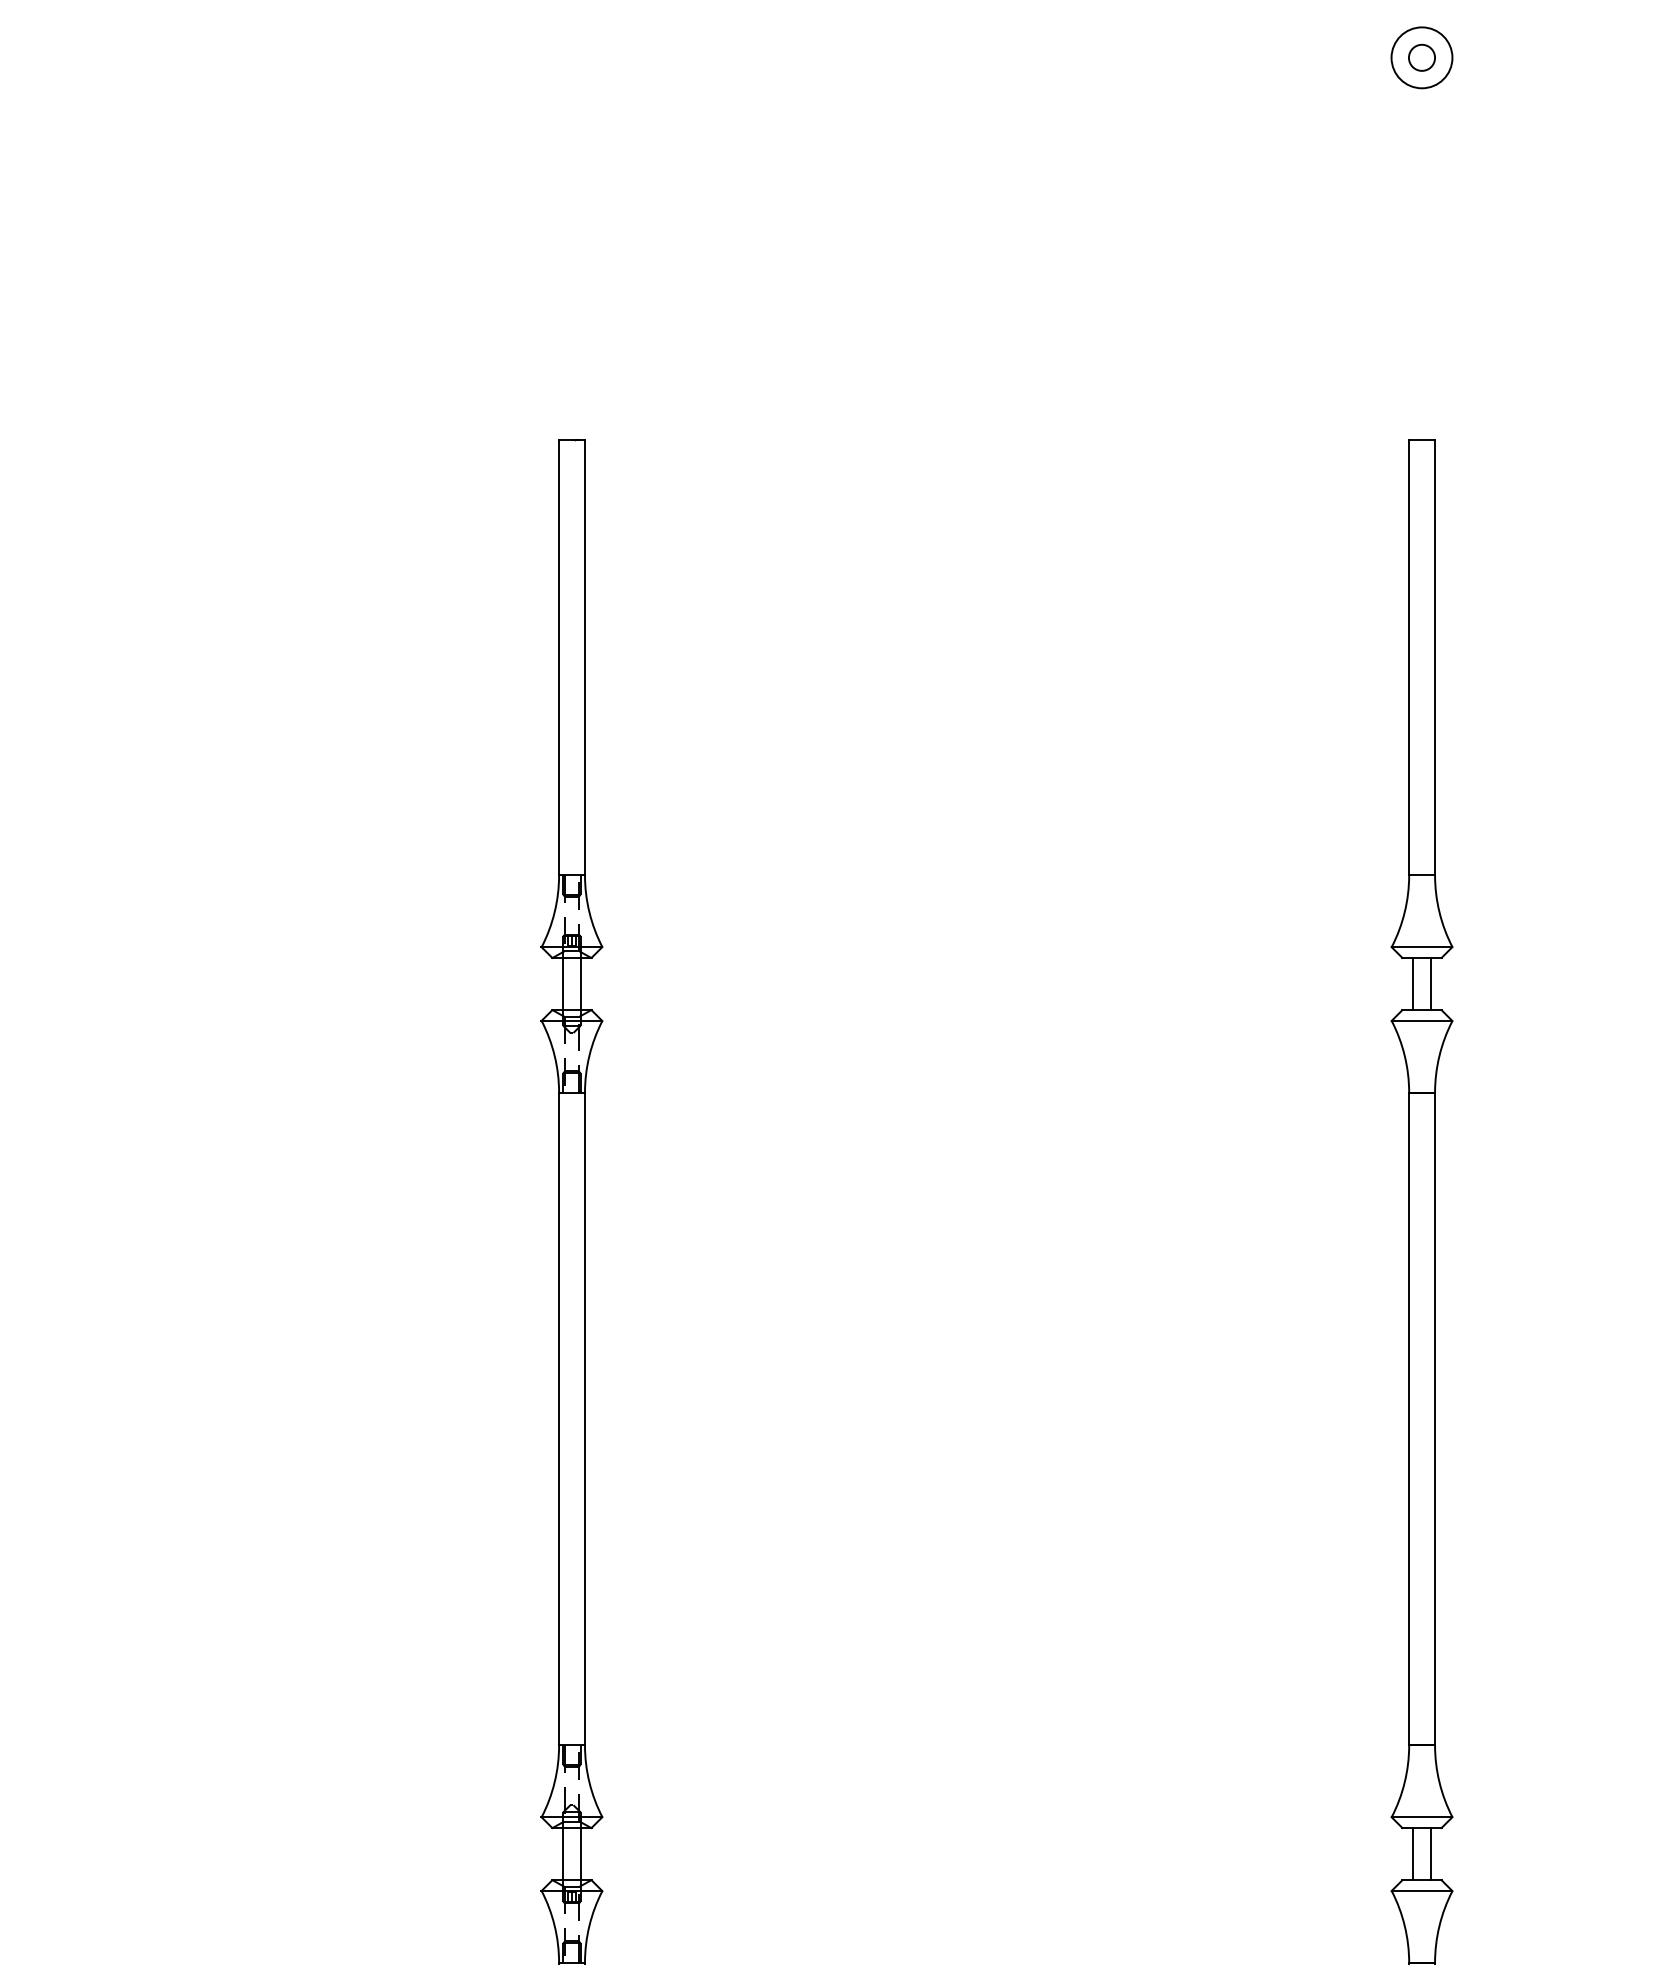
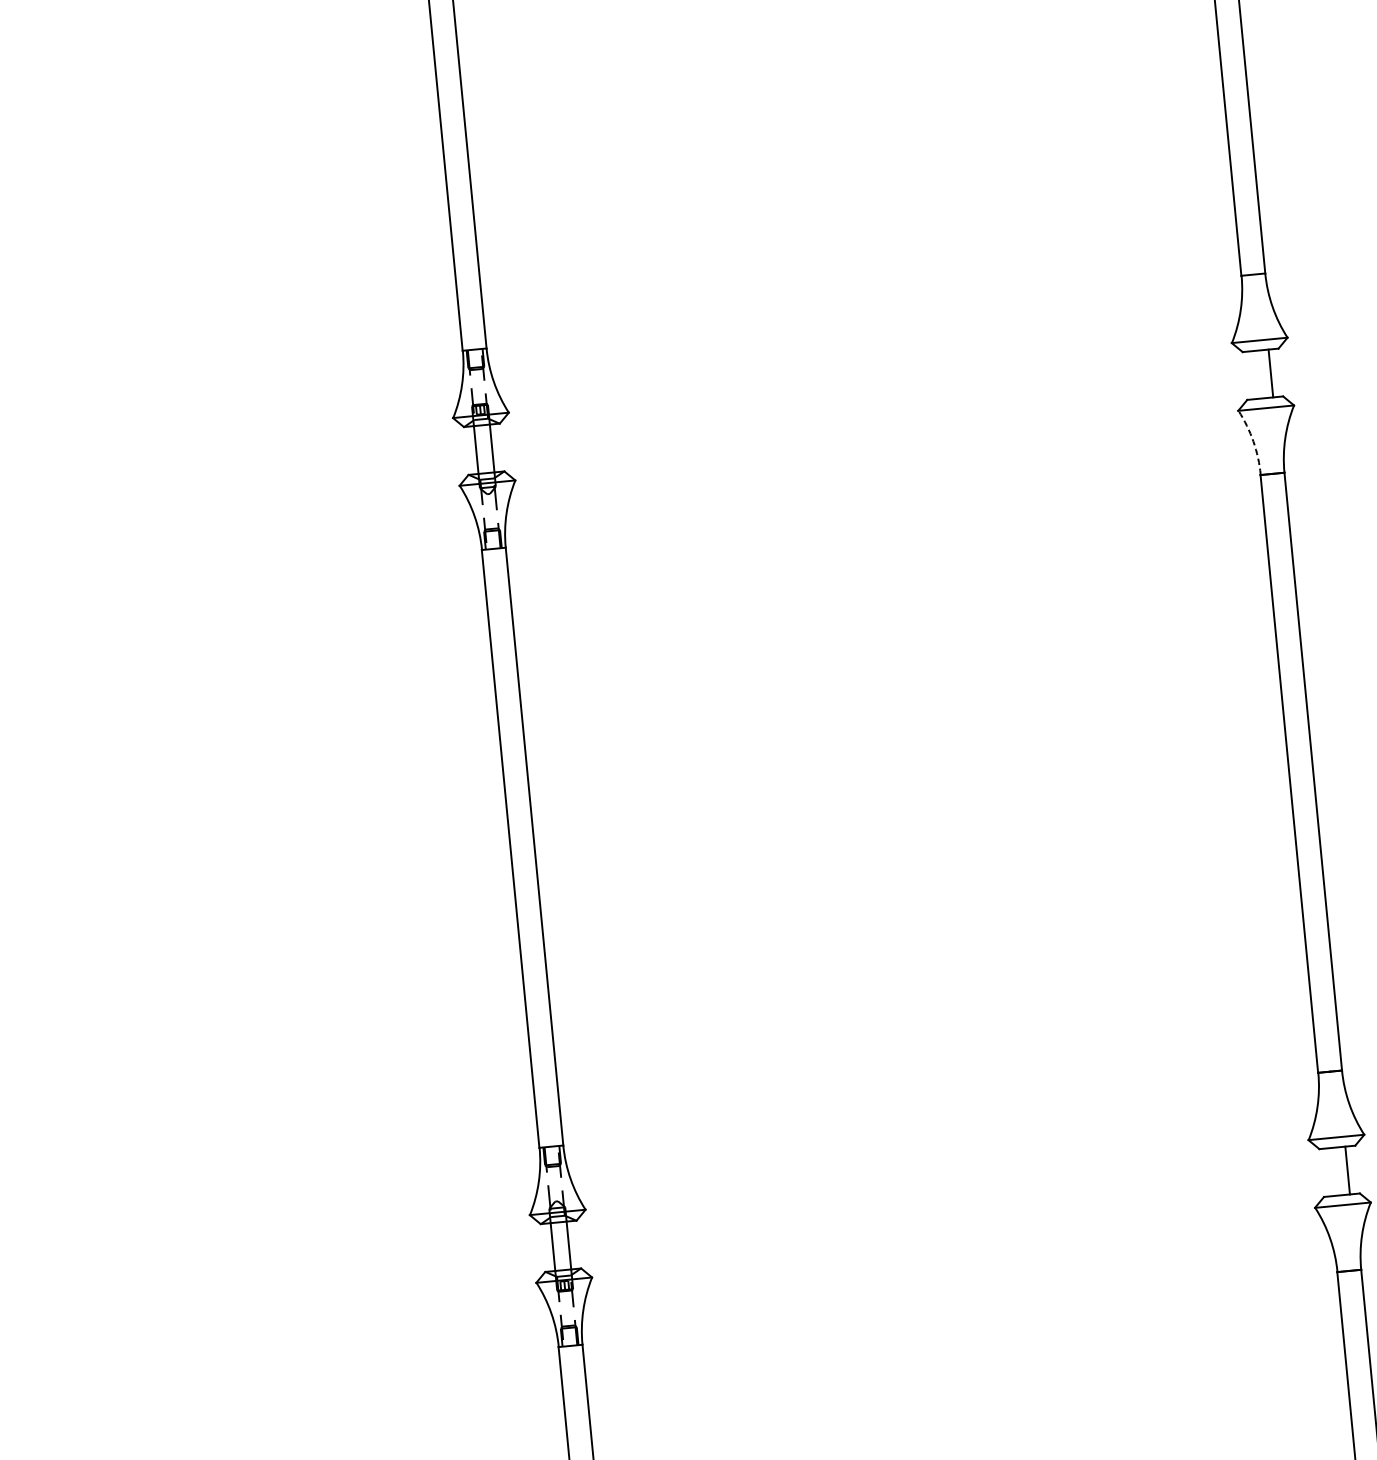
line: (1413, 983) -> (1255, 374), removed
arc: (1404, 1055) -> (1253, 441), solid -> dashed
line: (1413, 1854) -> (1331, 1172), removed

